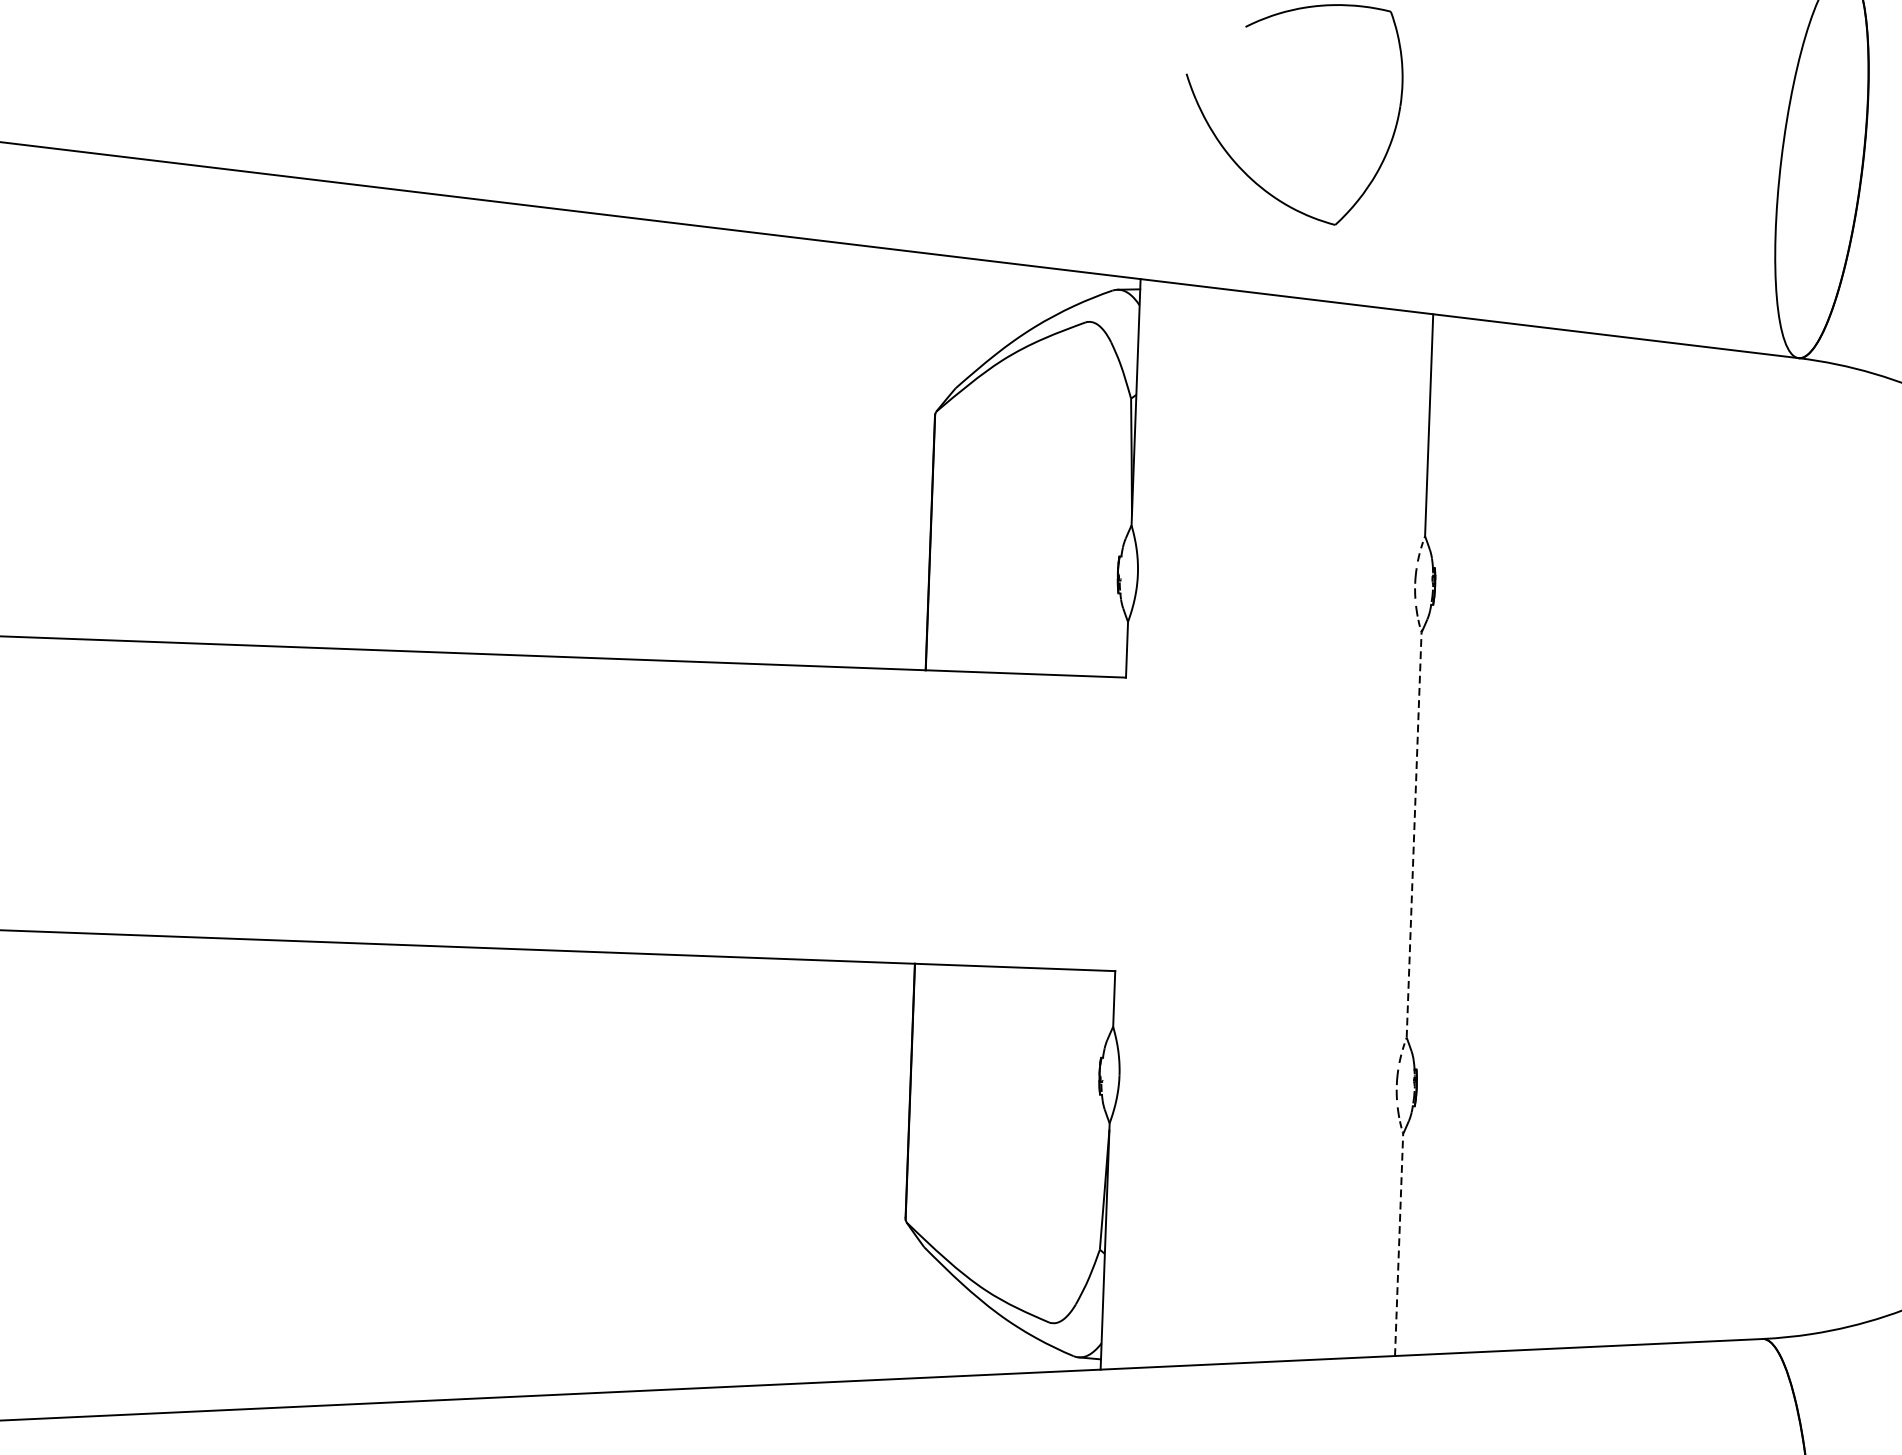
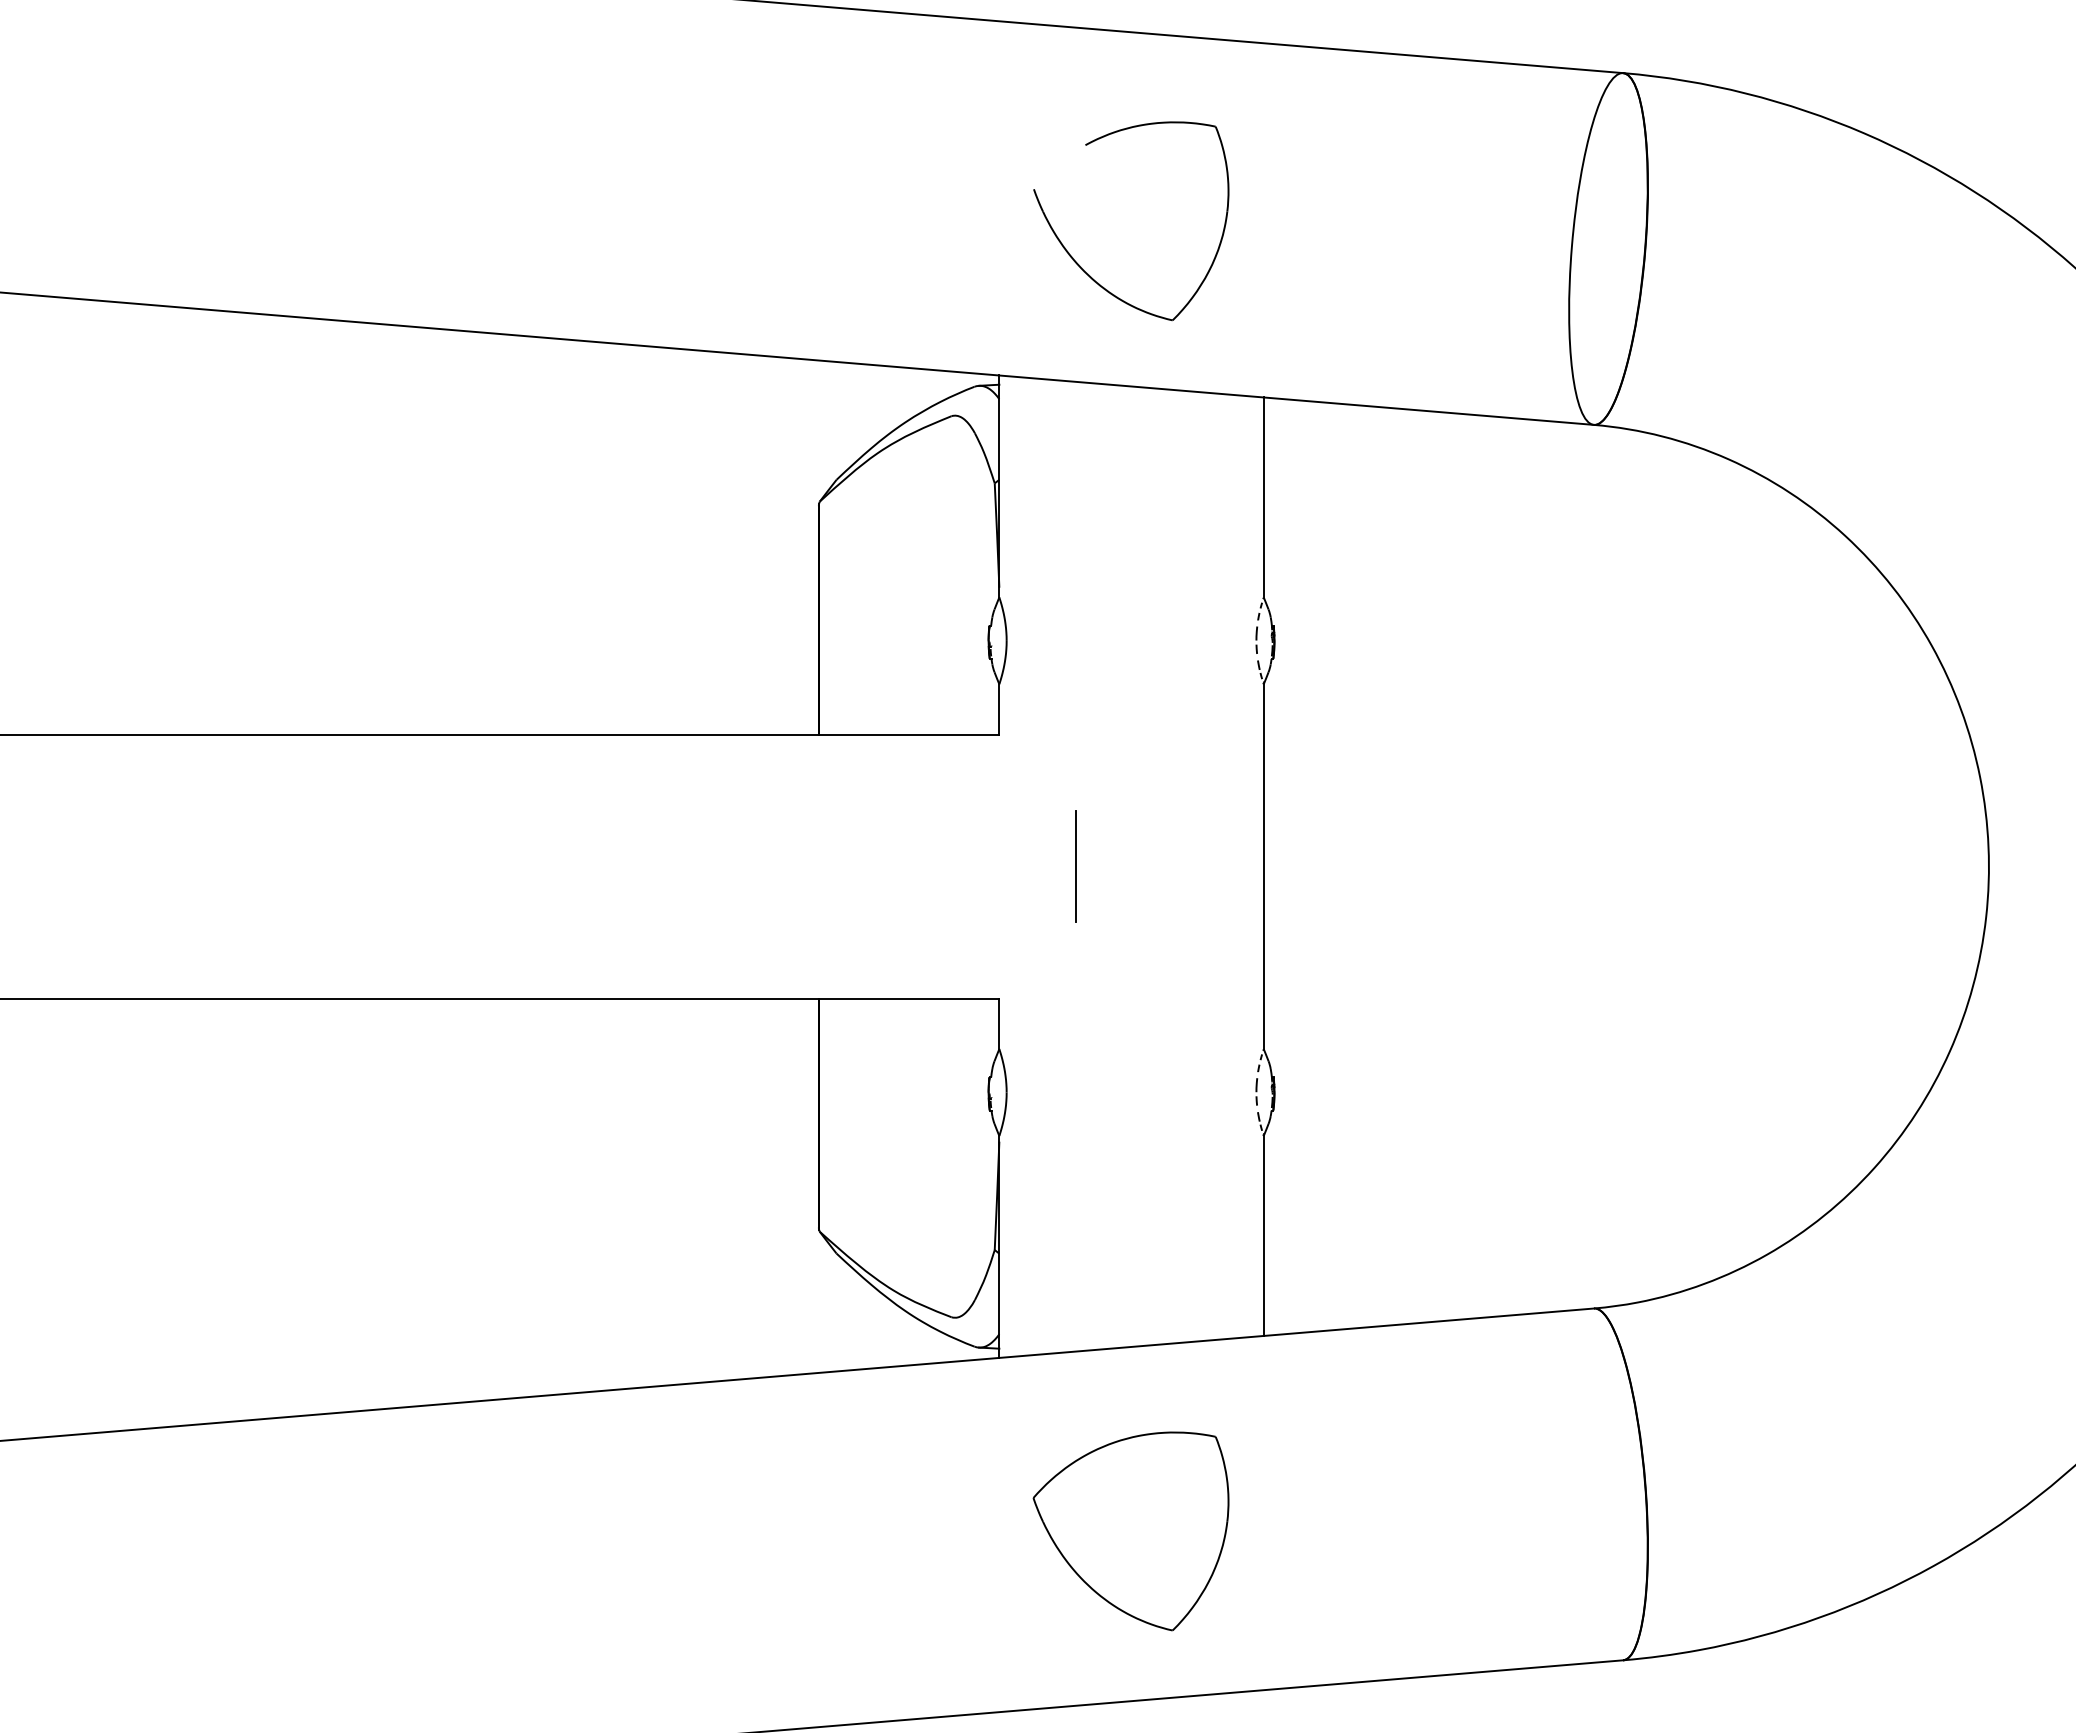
line: (1205, 827) -> (1075, 866), added
line: (1413, 834) -> (1263, 866), dashed -> solid
line: (1398, 1244) -> (1263, 1235), dashed -> solid

